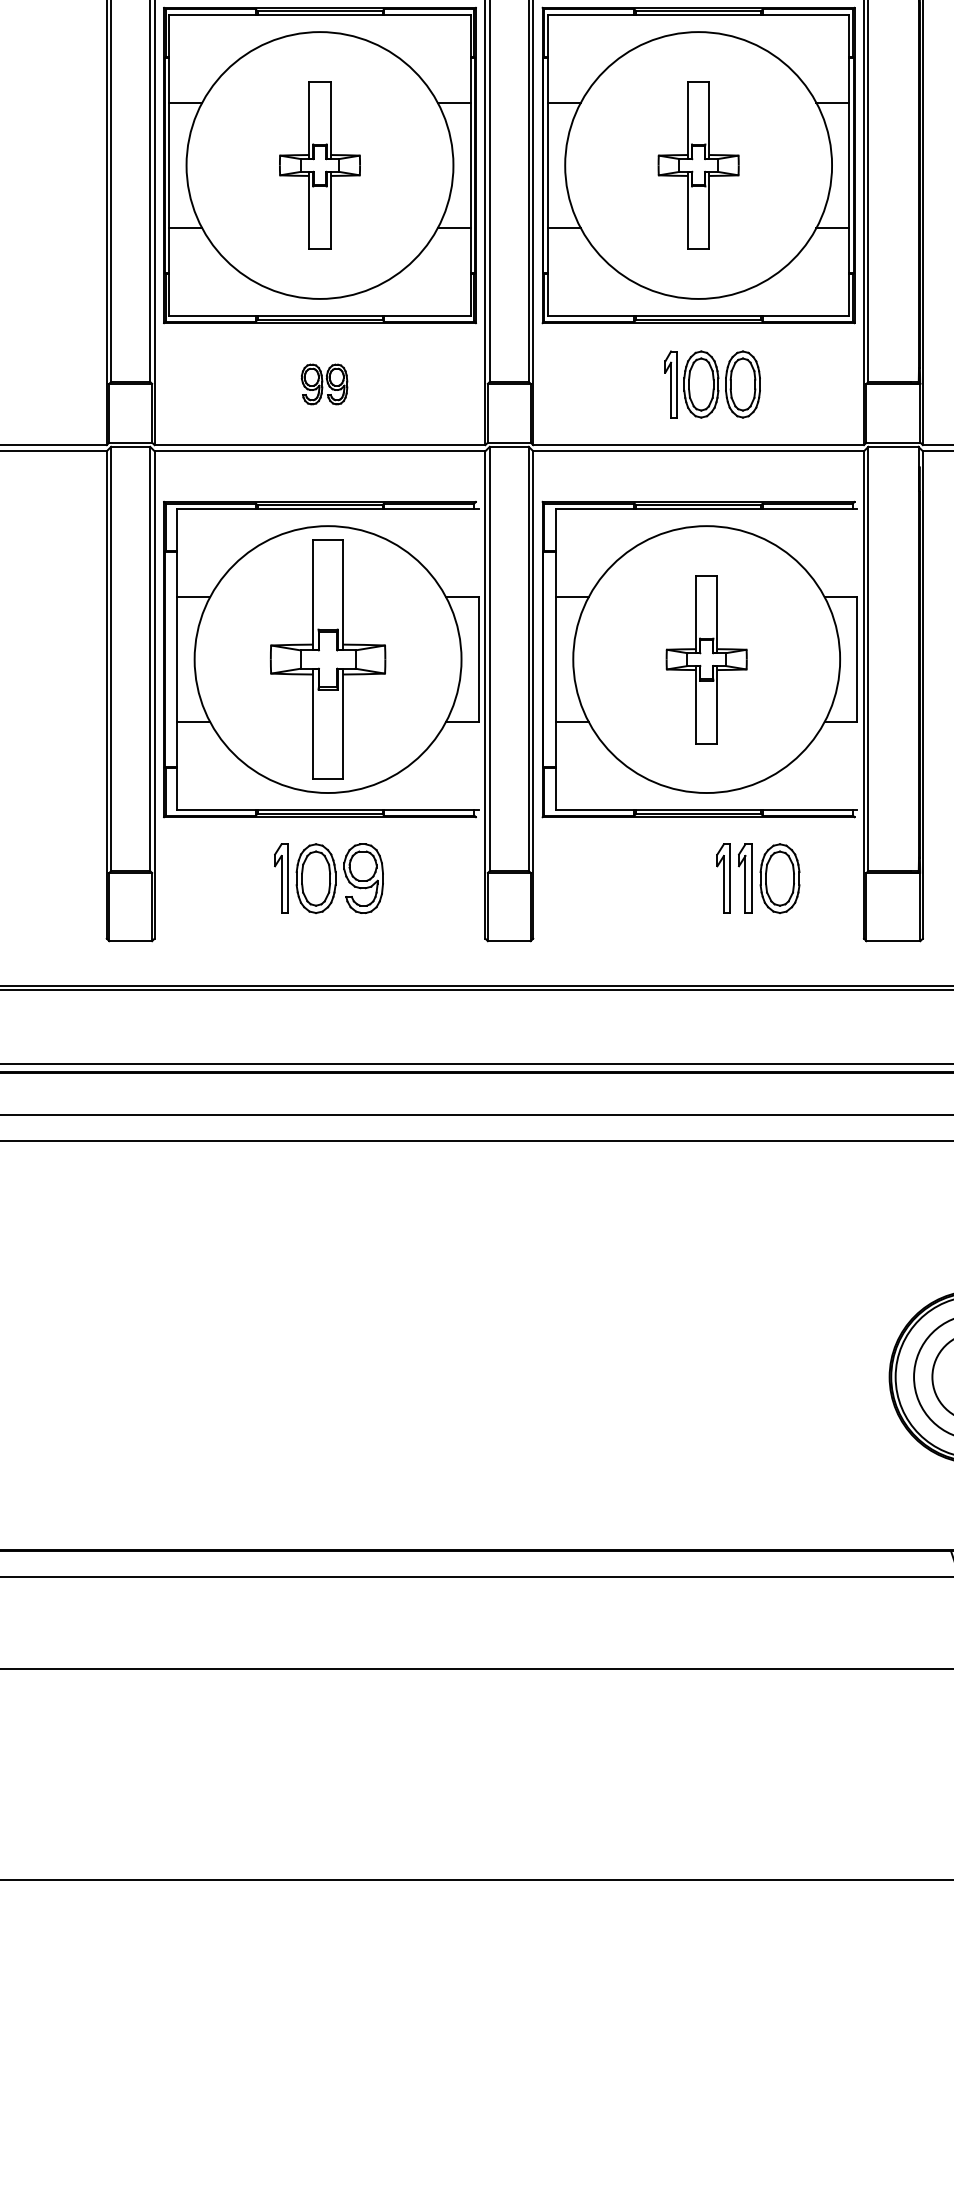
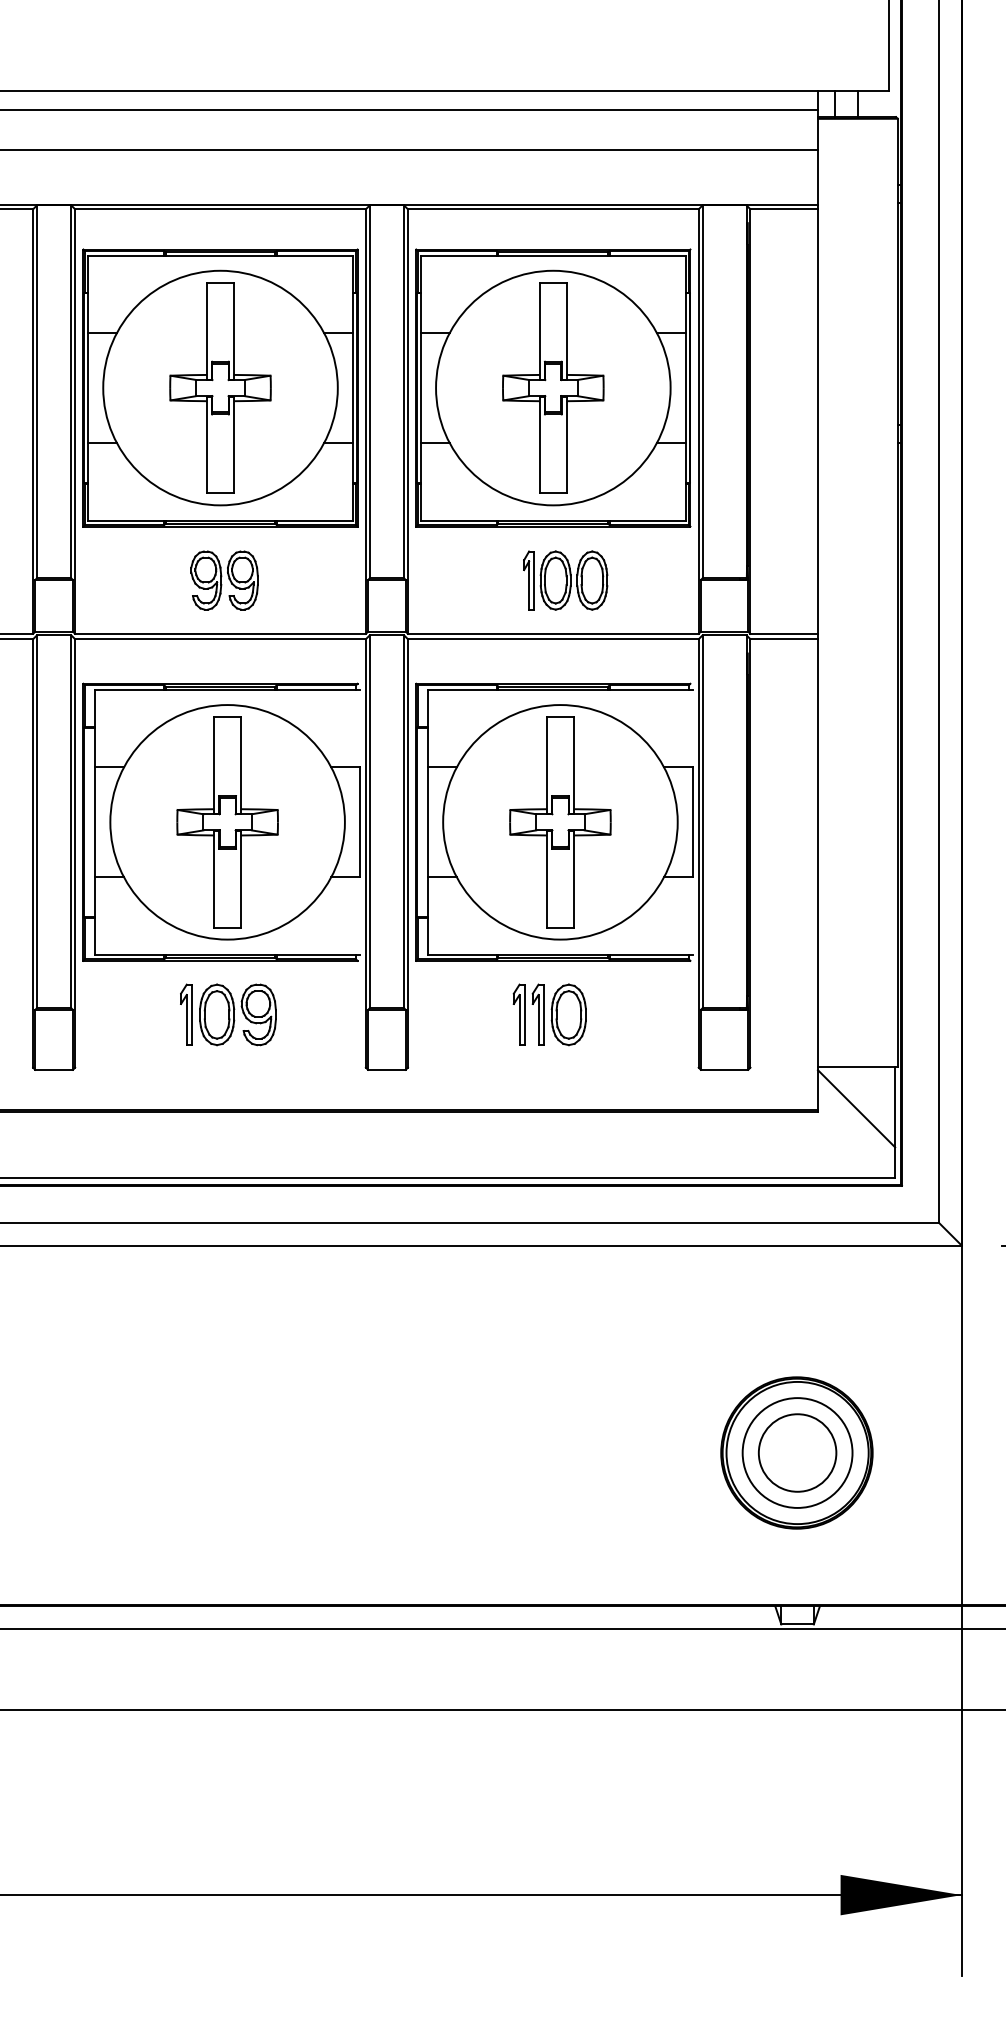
part: (319, 164) -> (220, 387), size x1.43
part: (698, 164) -> (553, 387), size x1.43
part: (324, 384) -> (224, 580), size x1.67
part: (706, 659) -> (560, 822), size x1.43
part: (757, 878) -> (549, 1014), moved

